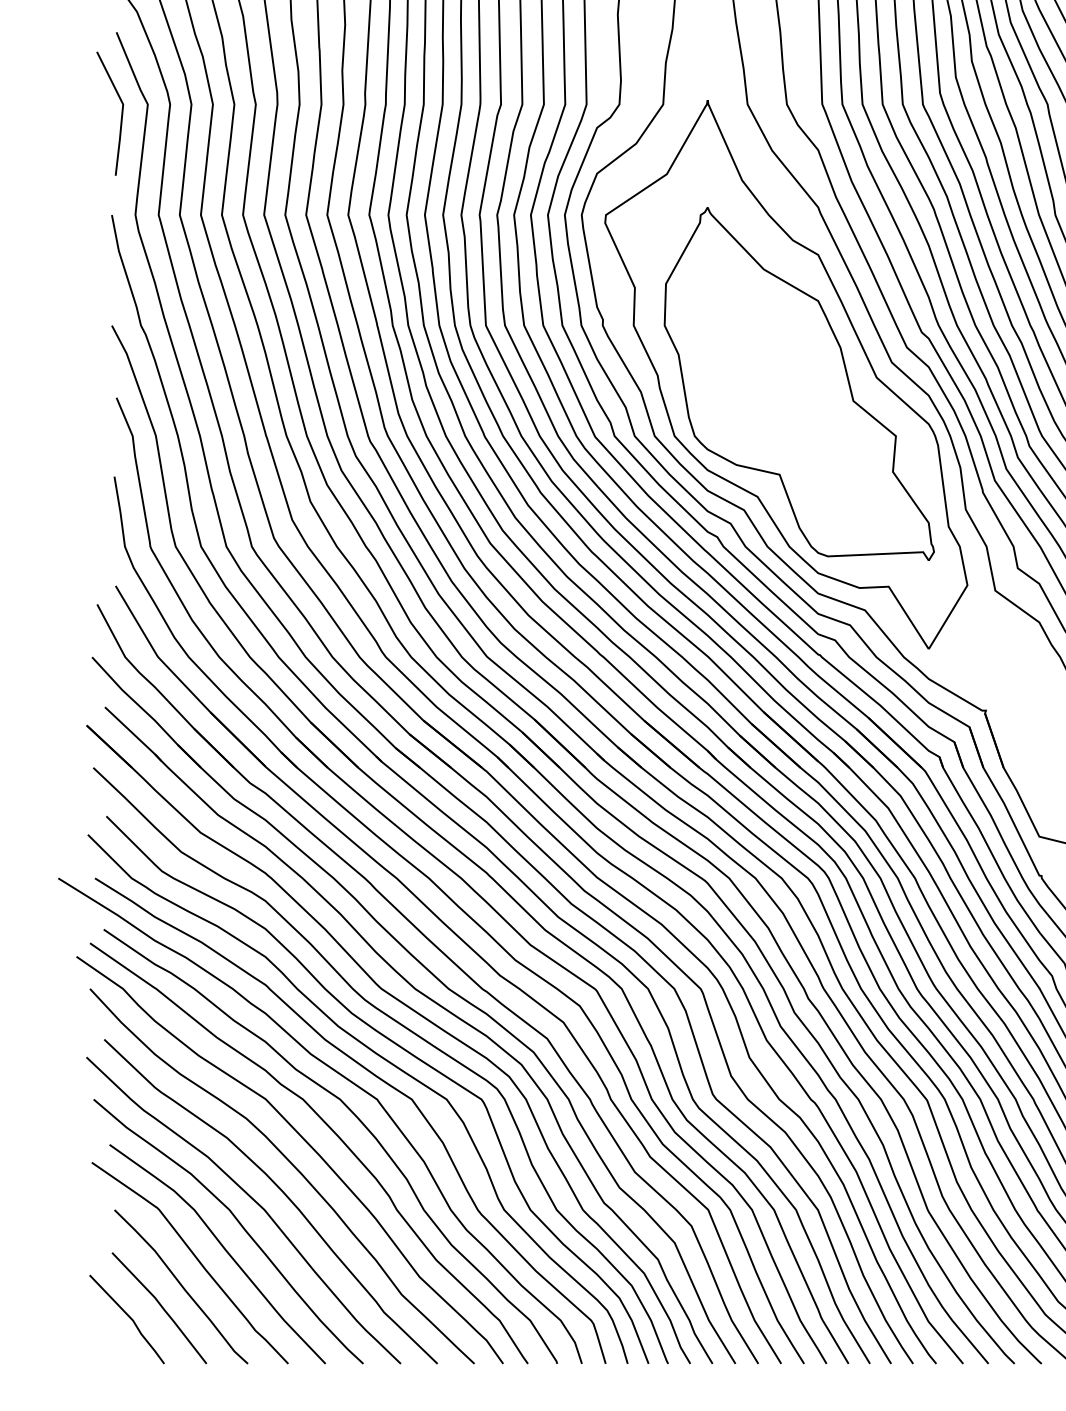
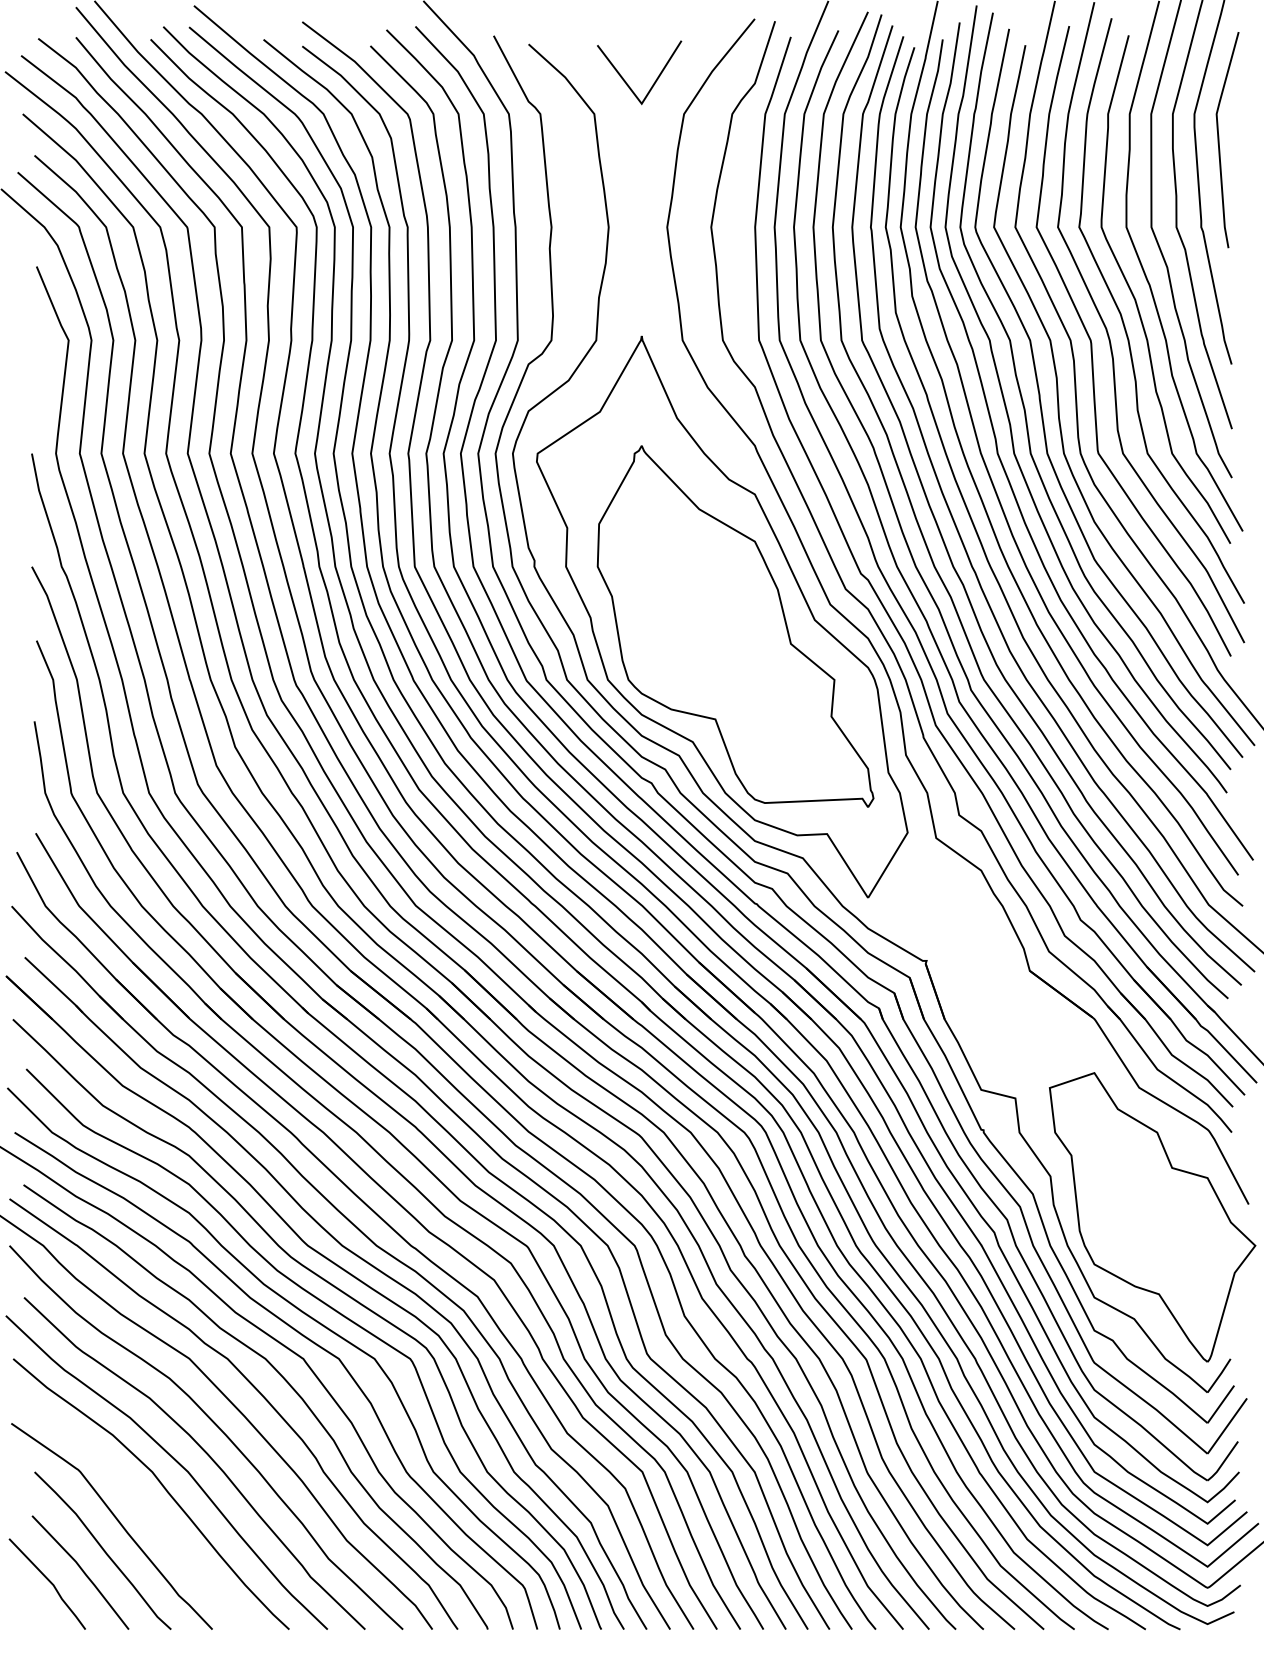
line: (121, 113) -> (41, 349), removed
curve: (222, 1248) -> (145, 1511), removed

